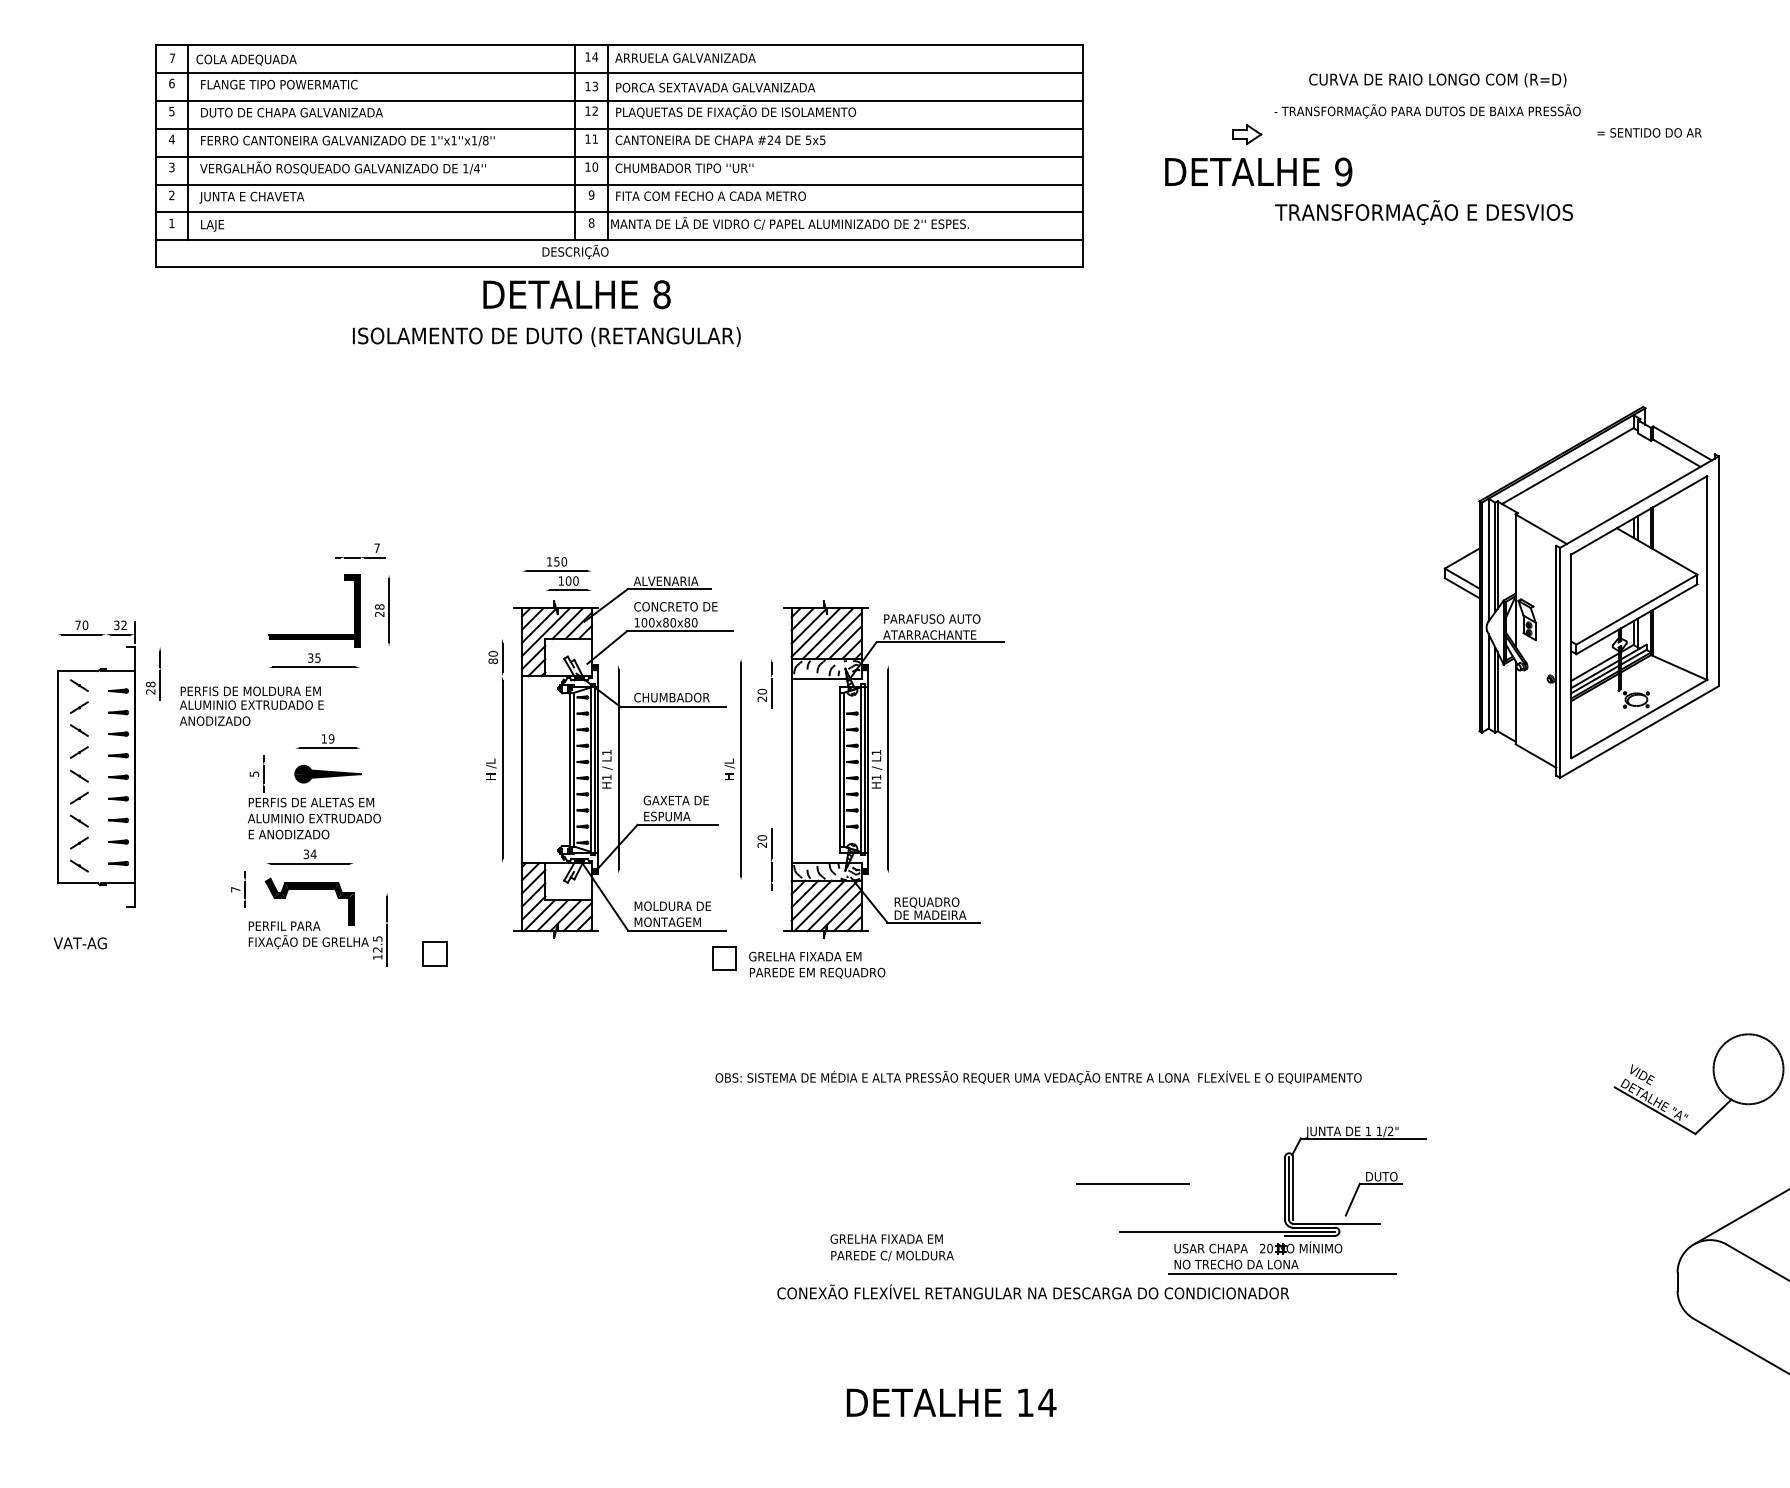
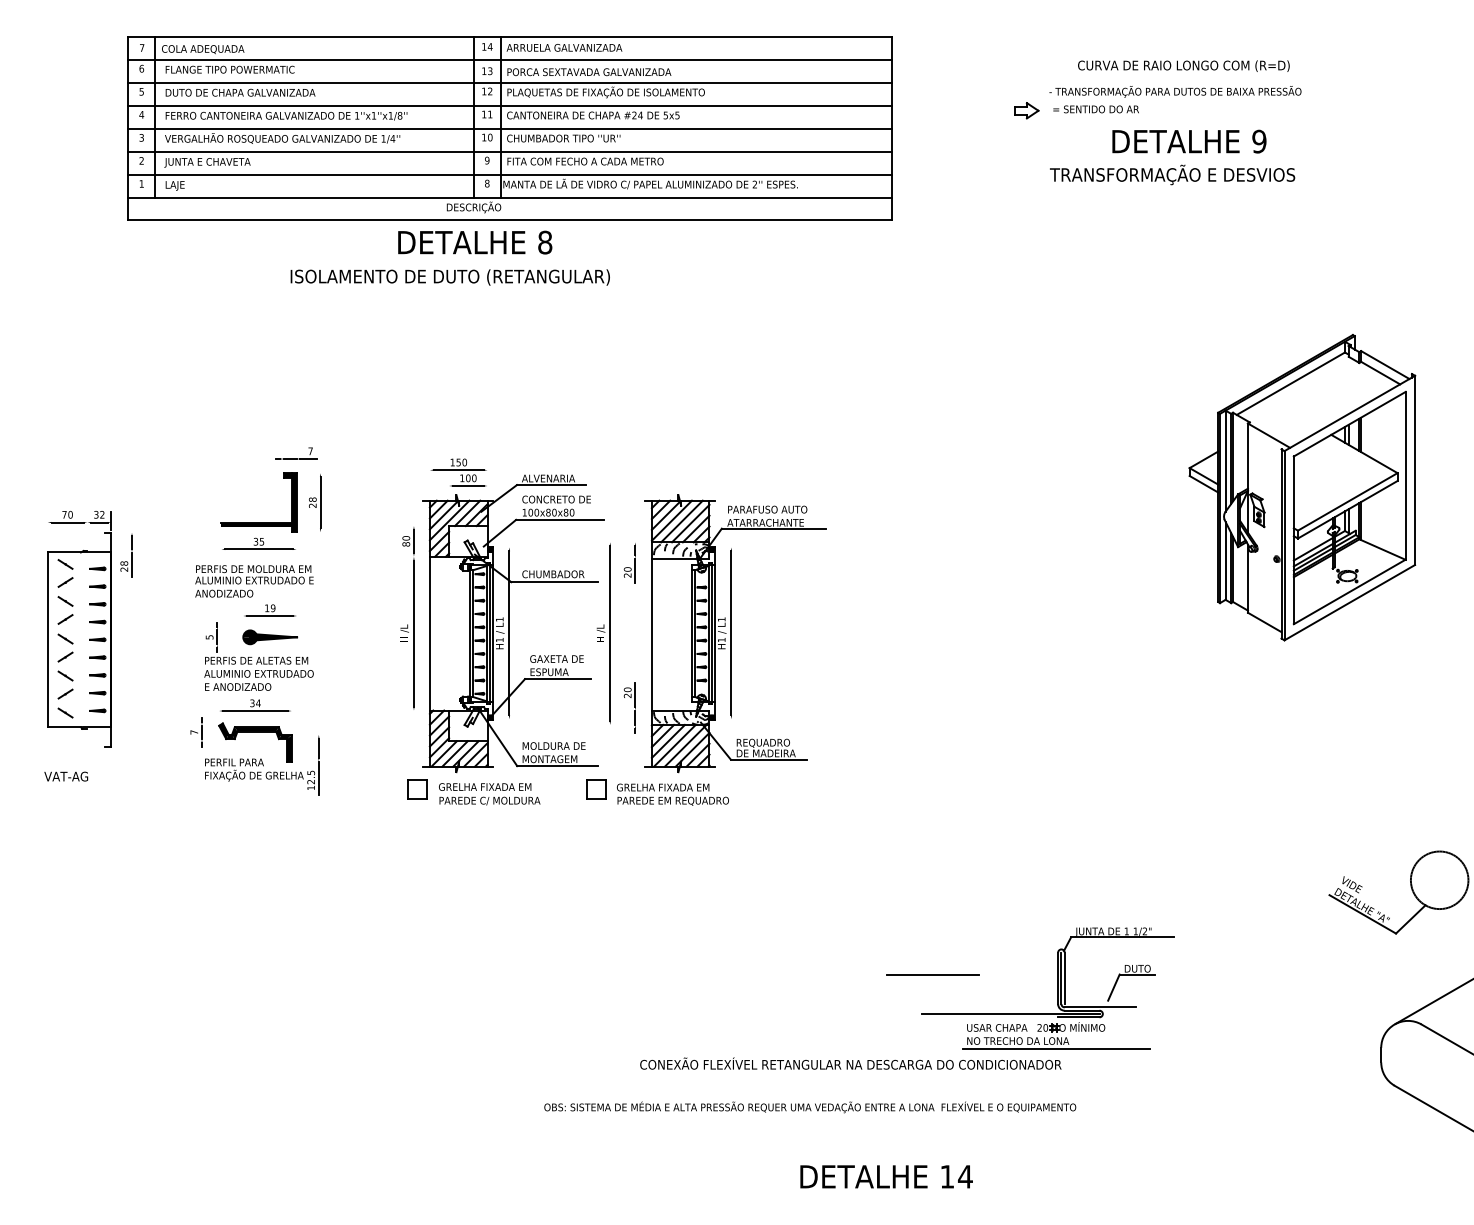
text: (1648, 133) -> (1095, 109), moved
text: (1258, 171) -> (1189, 141), moved
text: (251, 706) -> (254, 581), moved
part: (435, 954) -> (417, 789), moved
text: (1038, 1078) -> (810, 1107), moved
text: (891, 1248) -> (489, 794), moved
text: (951, 1402) -> (886, 1176), moved

